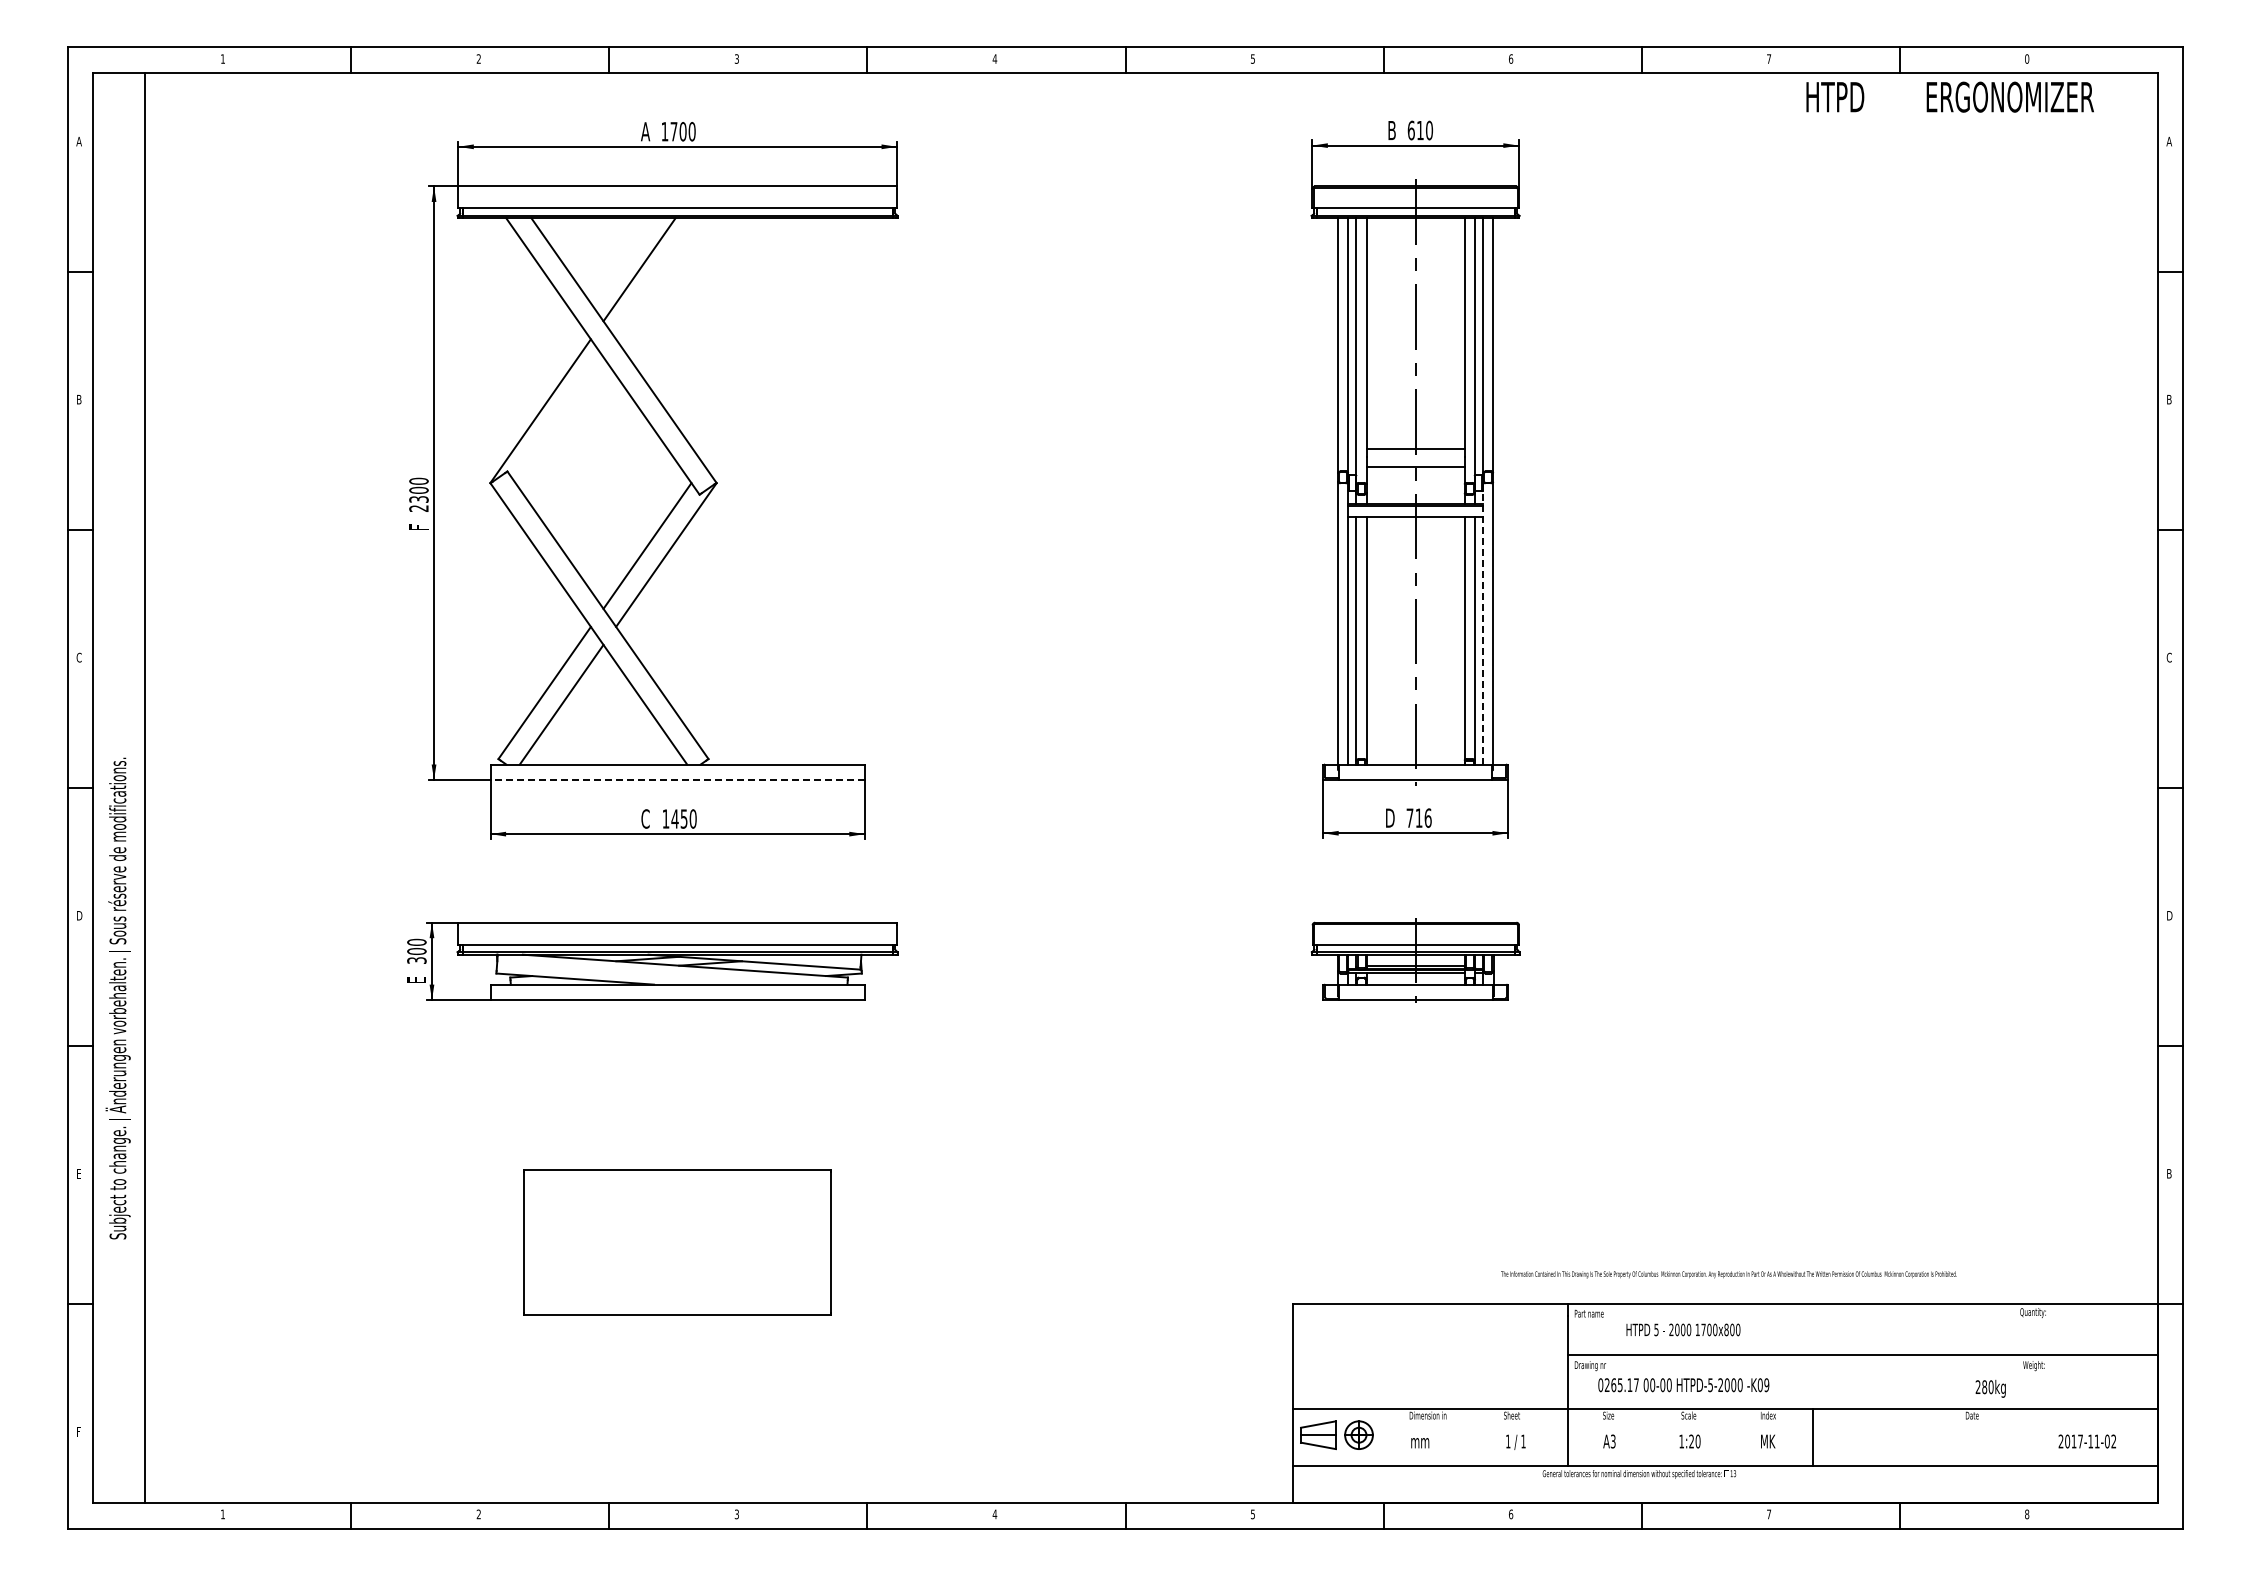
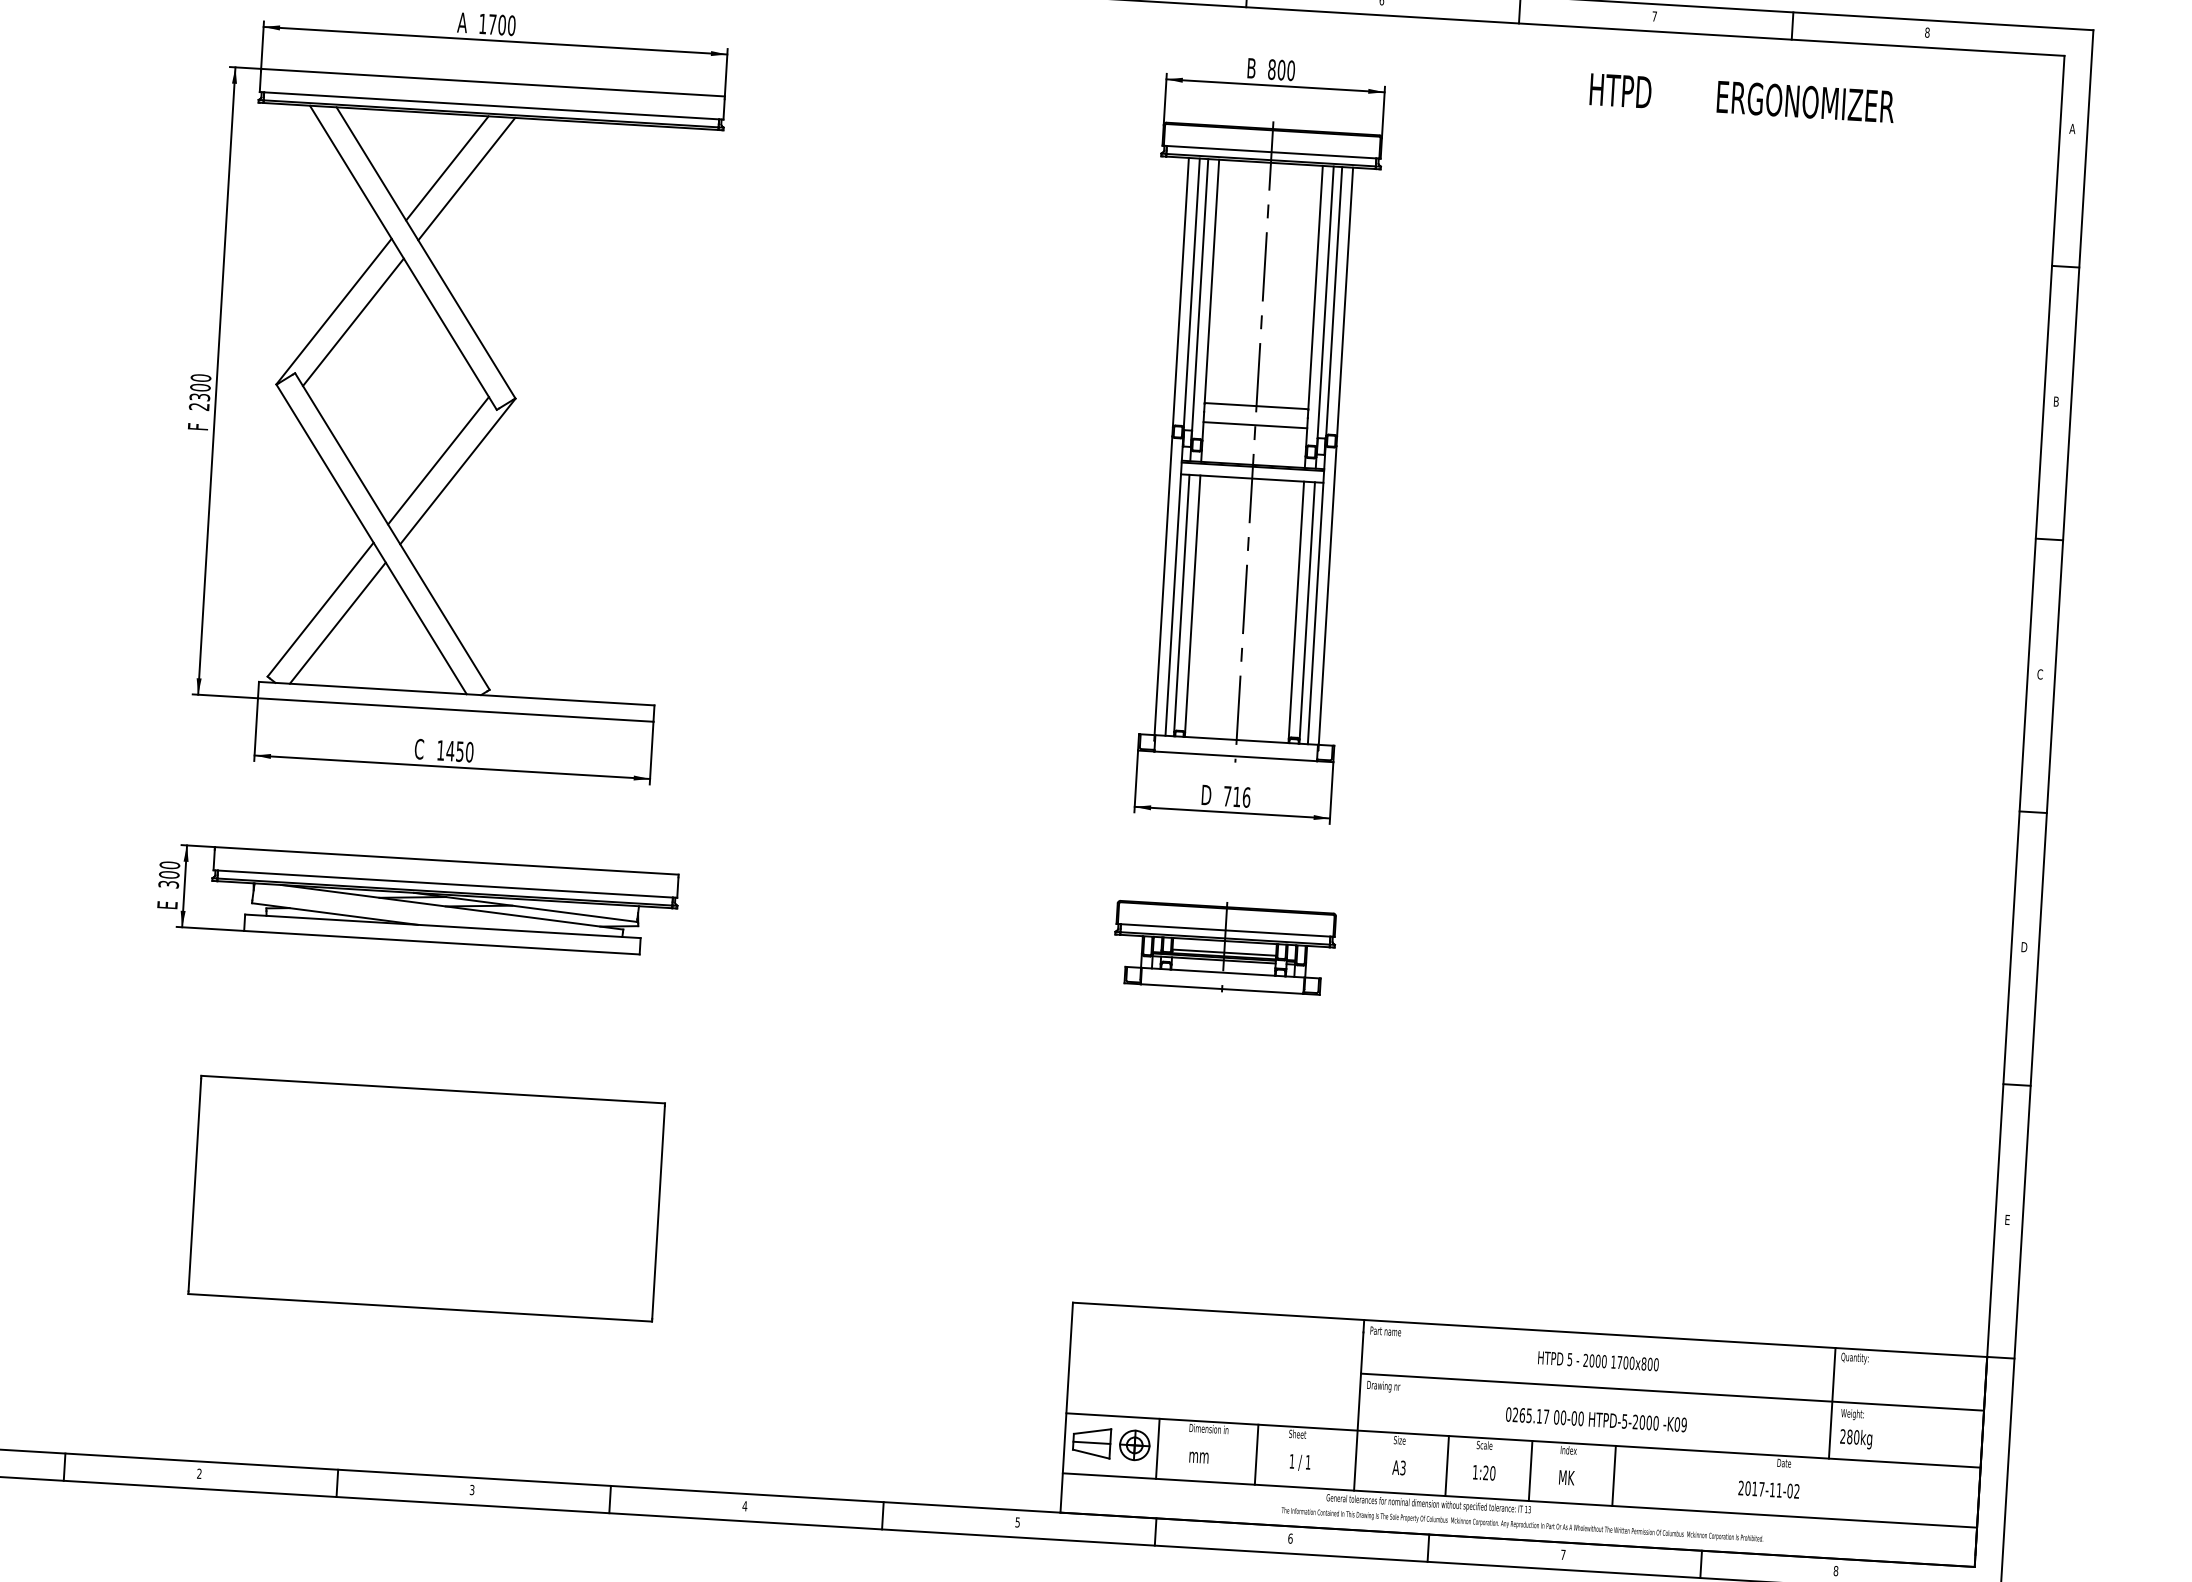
text: (2027, 58) -> (1927, 32), 0 -> 8
text: (1949, 96) -> (1741, 97), moved
text: (1415, 130) -> (1276, 69), 610 -> 800
line: (658, 278) -> (466, 178), added
line: (559, 420) -> (353, 322), added
line: (1482, 622) -> (1316, 594), dashed -> solid
line: (677, 779) -> (455, 709), dashed -> solid
text: (2169, 1173) -> (2007, 1219), B -> E
part: (677, 1242) -> (426, 1198), size x1.43
text: (1728, 1274) -> (1521, 1524), moved
text: (1683, 1329) -> (1598, 1360), moved
line: (2014, 1356) -> (1832, 1403), added
text: (1683, 1385) -> (1596, 1420), moved
text: (1990, 1388) -> (1855, 1438), moved
line: (1380, 1436) -> (1157, 1448), added
line: (1474, 1436) -> (1256, 1454), added
line: (1654, 1436) -> (1447, 1465), added
line: (1733, 1436) -> (1530, 1470), added
text: (2086, 1441) -> (1768, 1489), moved

